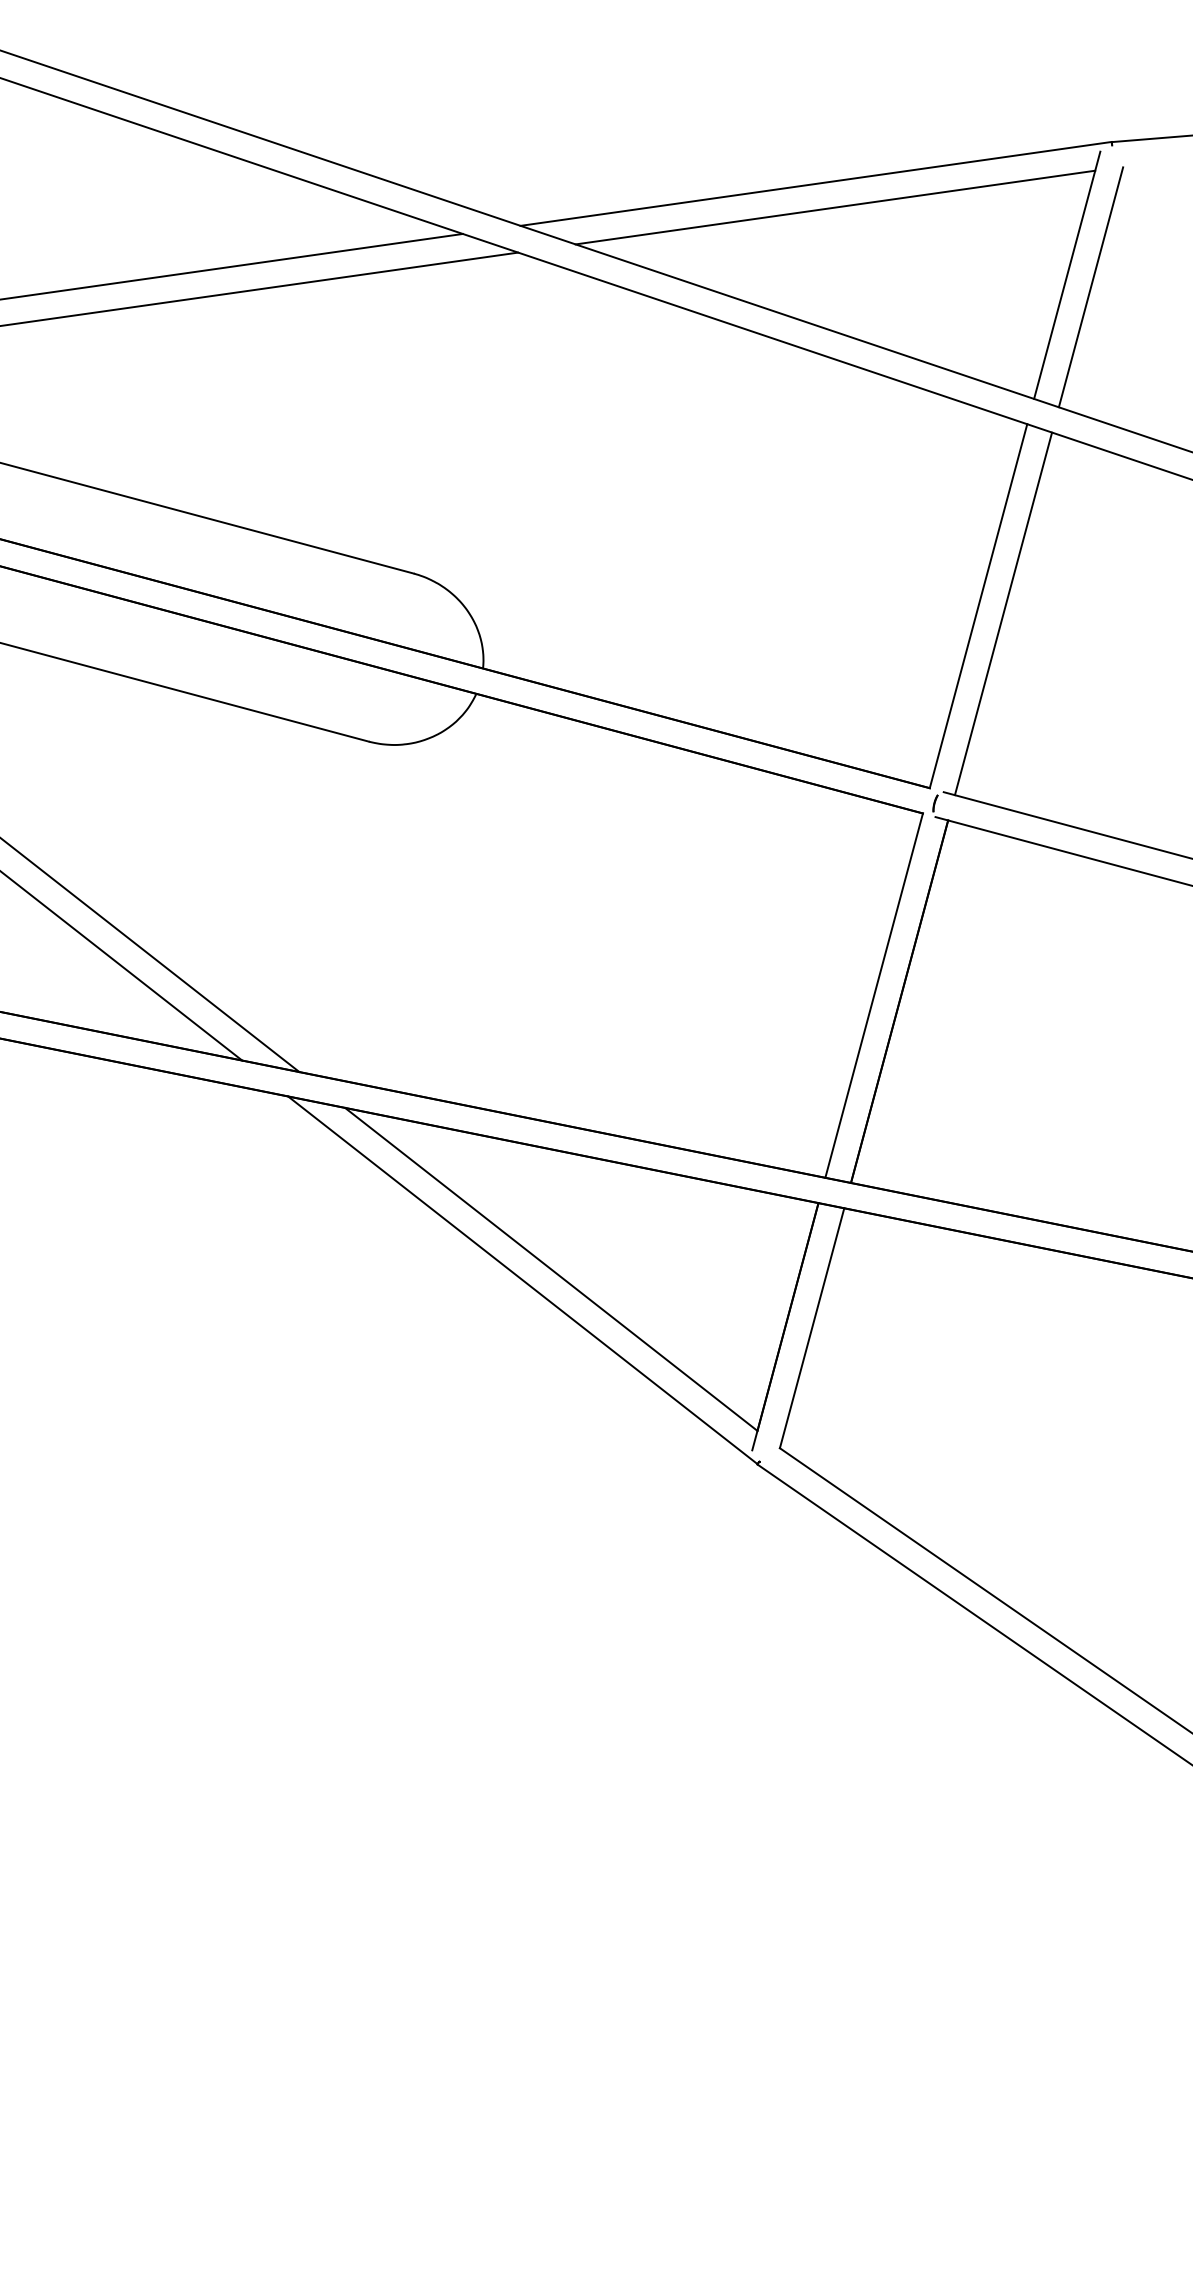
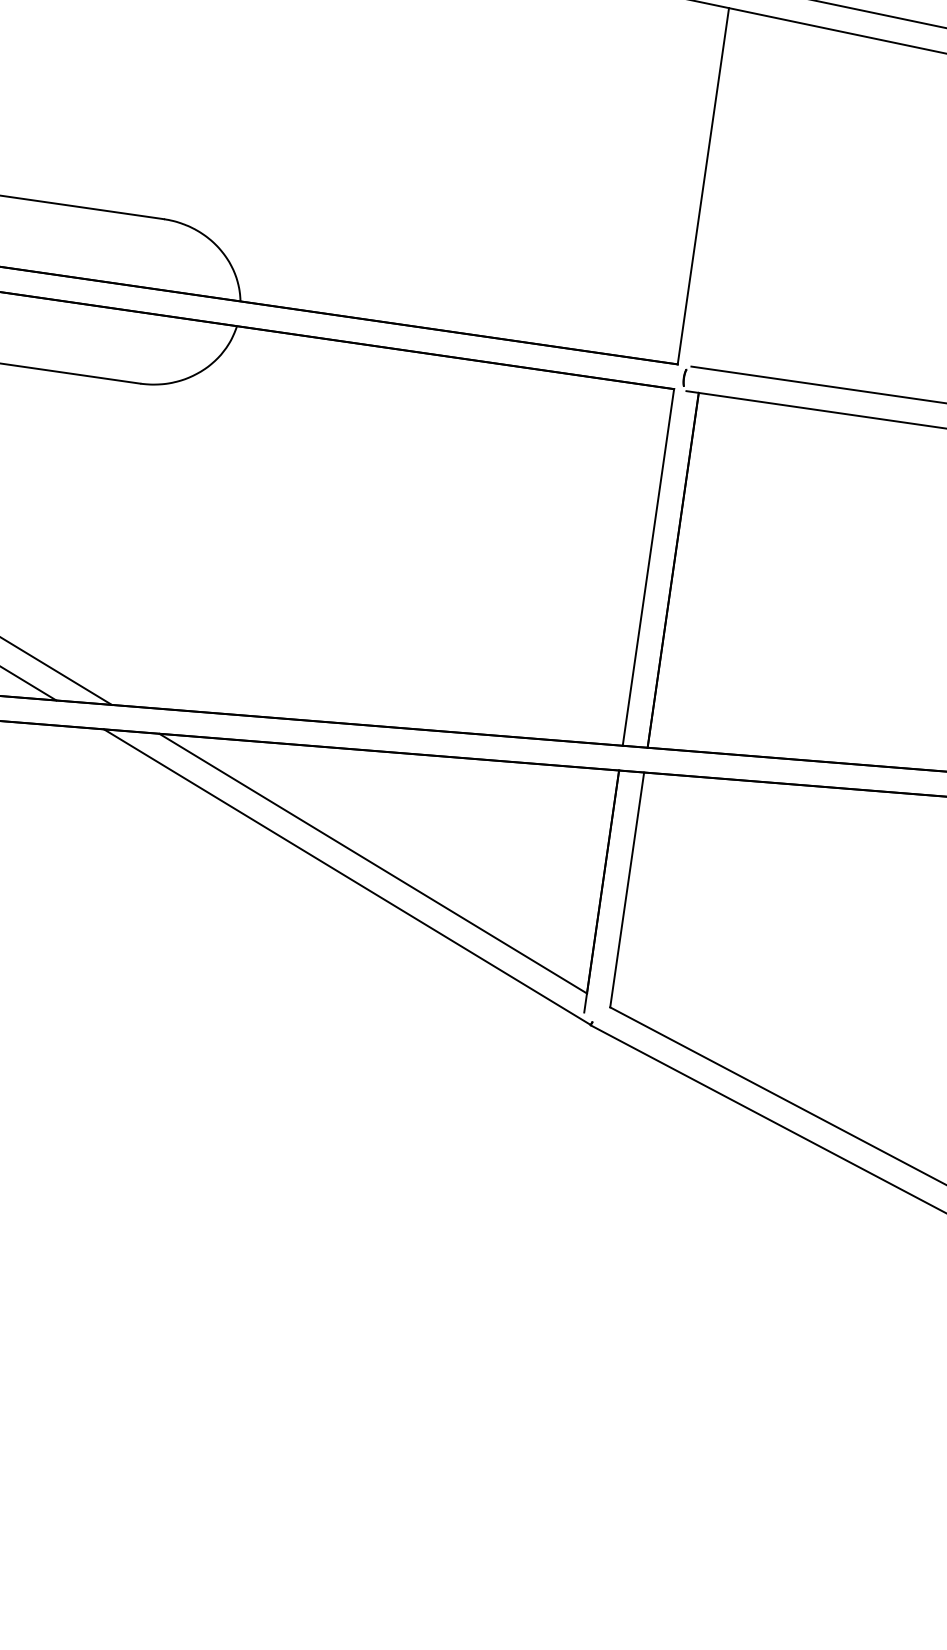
line: (1003, 613) -> (727, 190), removed

